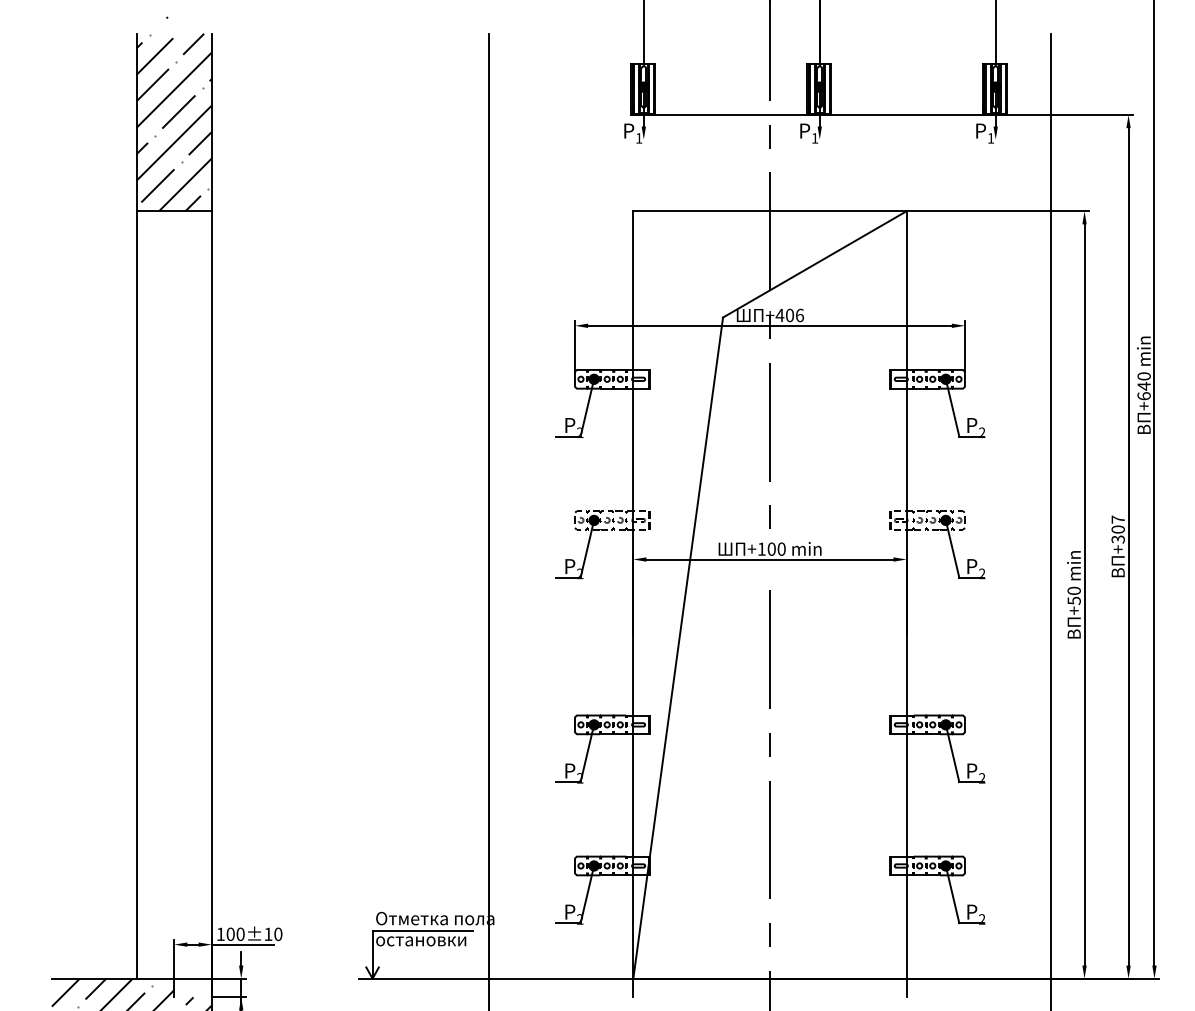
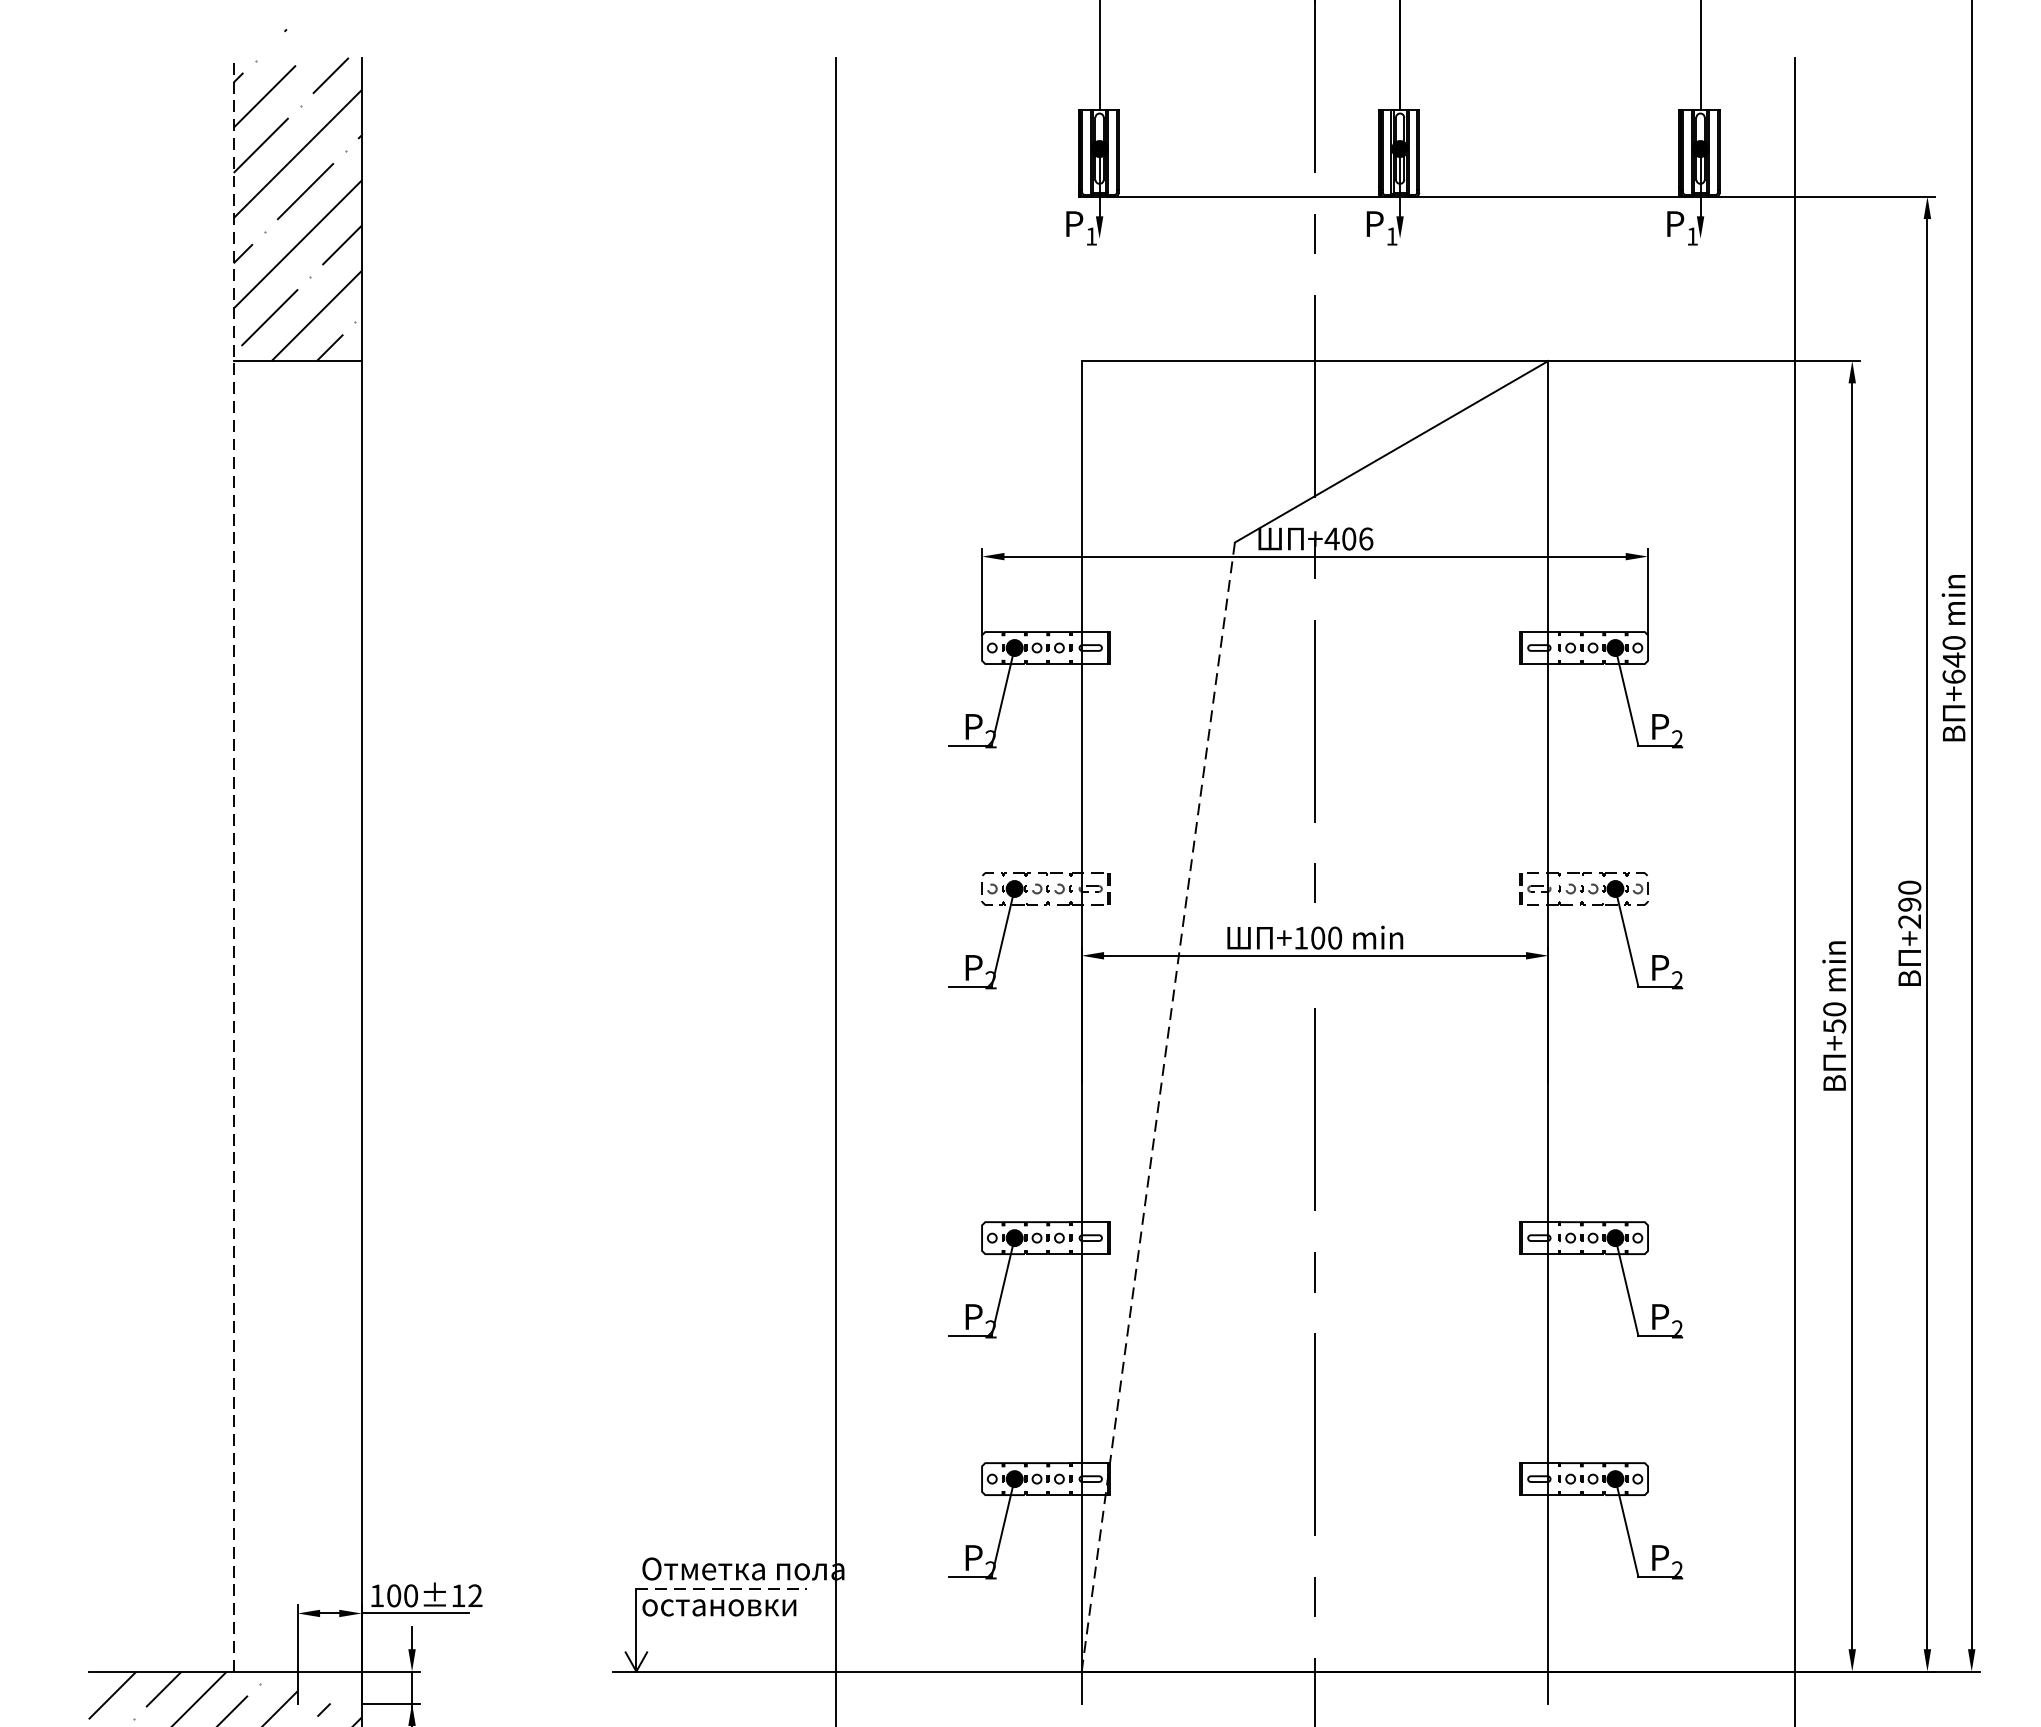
line: (136, 505) -> (233, 863), solid -> dashed
text: (1117, 529) -> (1908, 904), +307 -> +290
line: (678, 648) -> (1158, 1107), solid -> dashed
line: (422, 930) -> (721, 1589), solid -> dashed
text: (278, 934) -> (475, 1596), 100±10 -> 100±12

